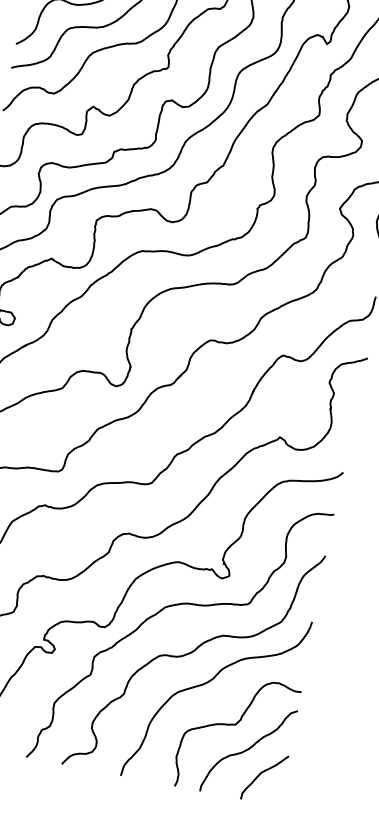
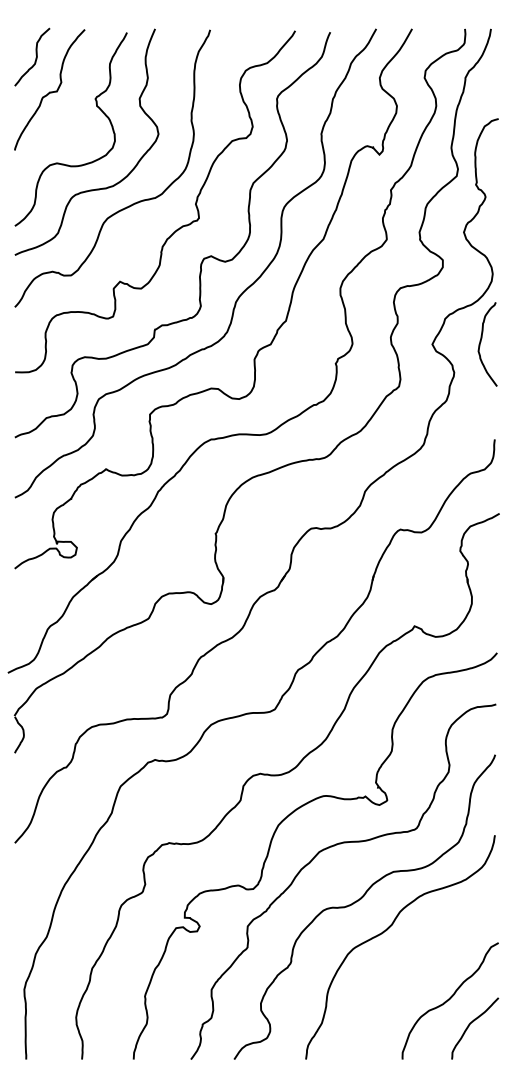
curve: (235, 725) -> (428, 974), removed

